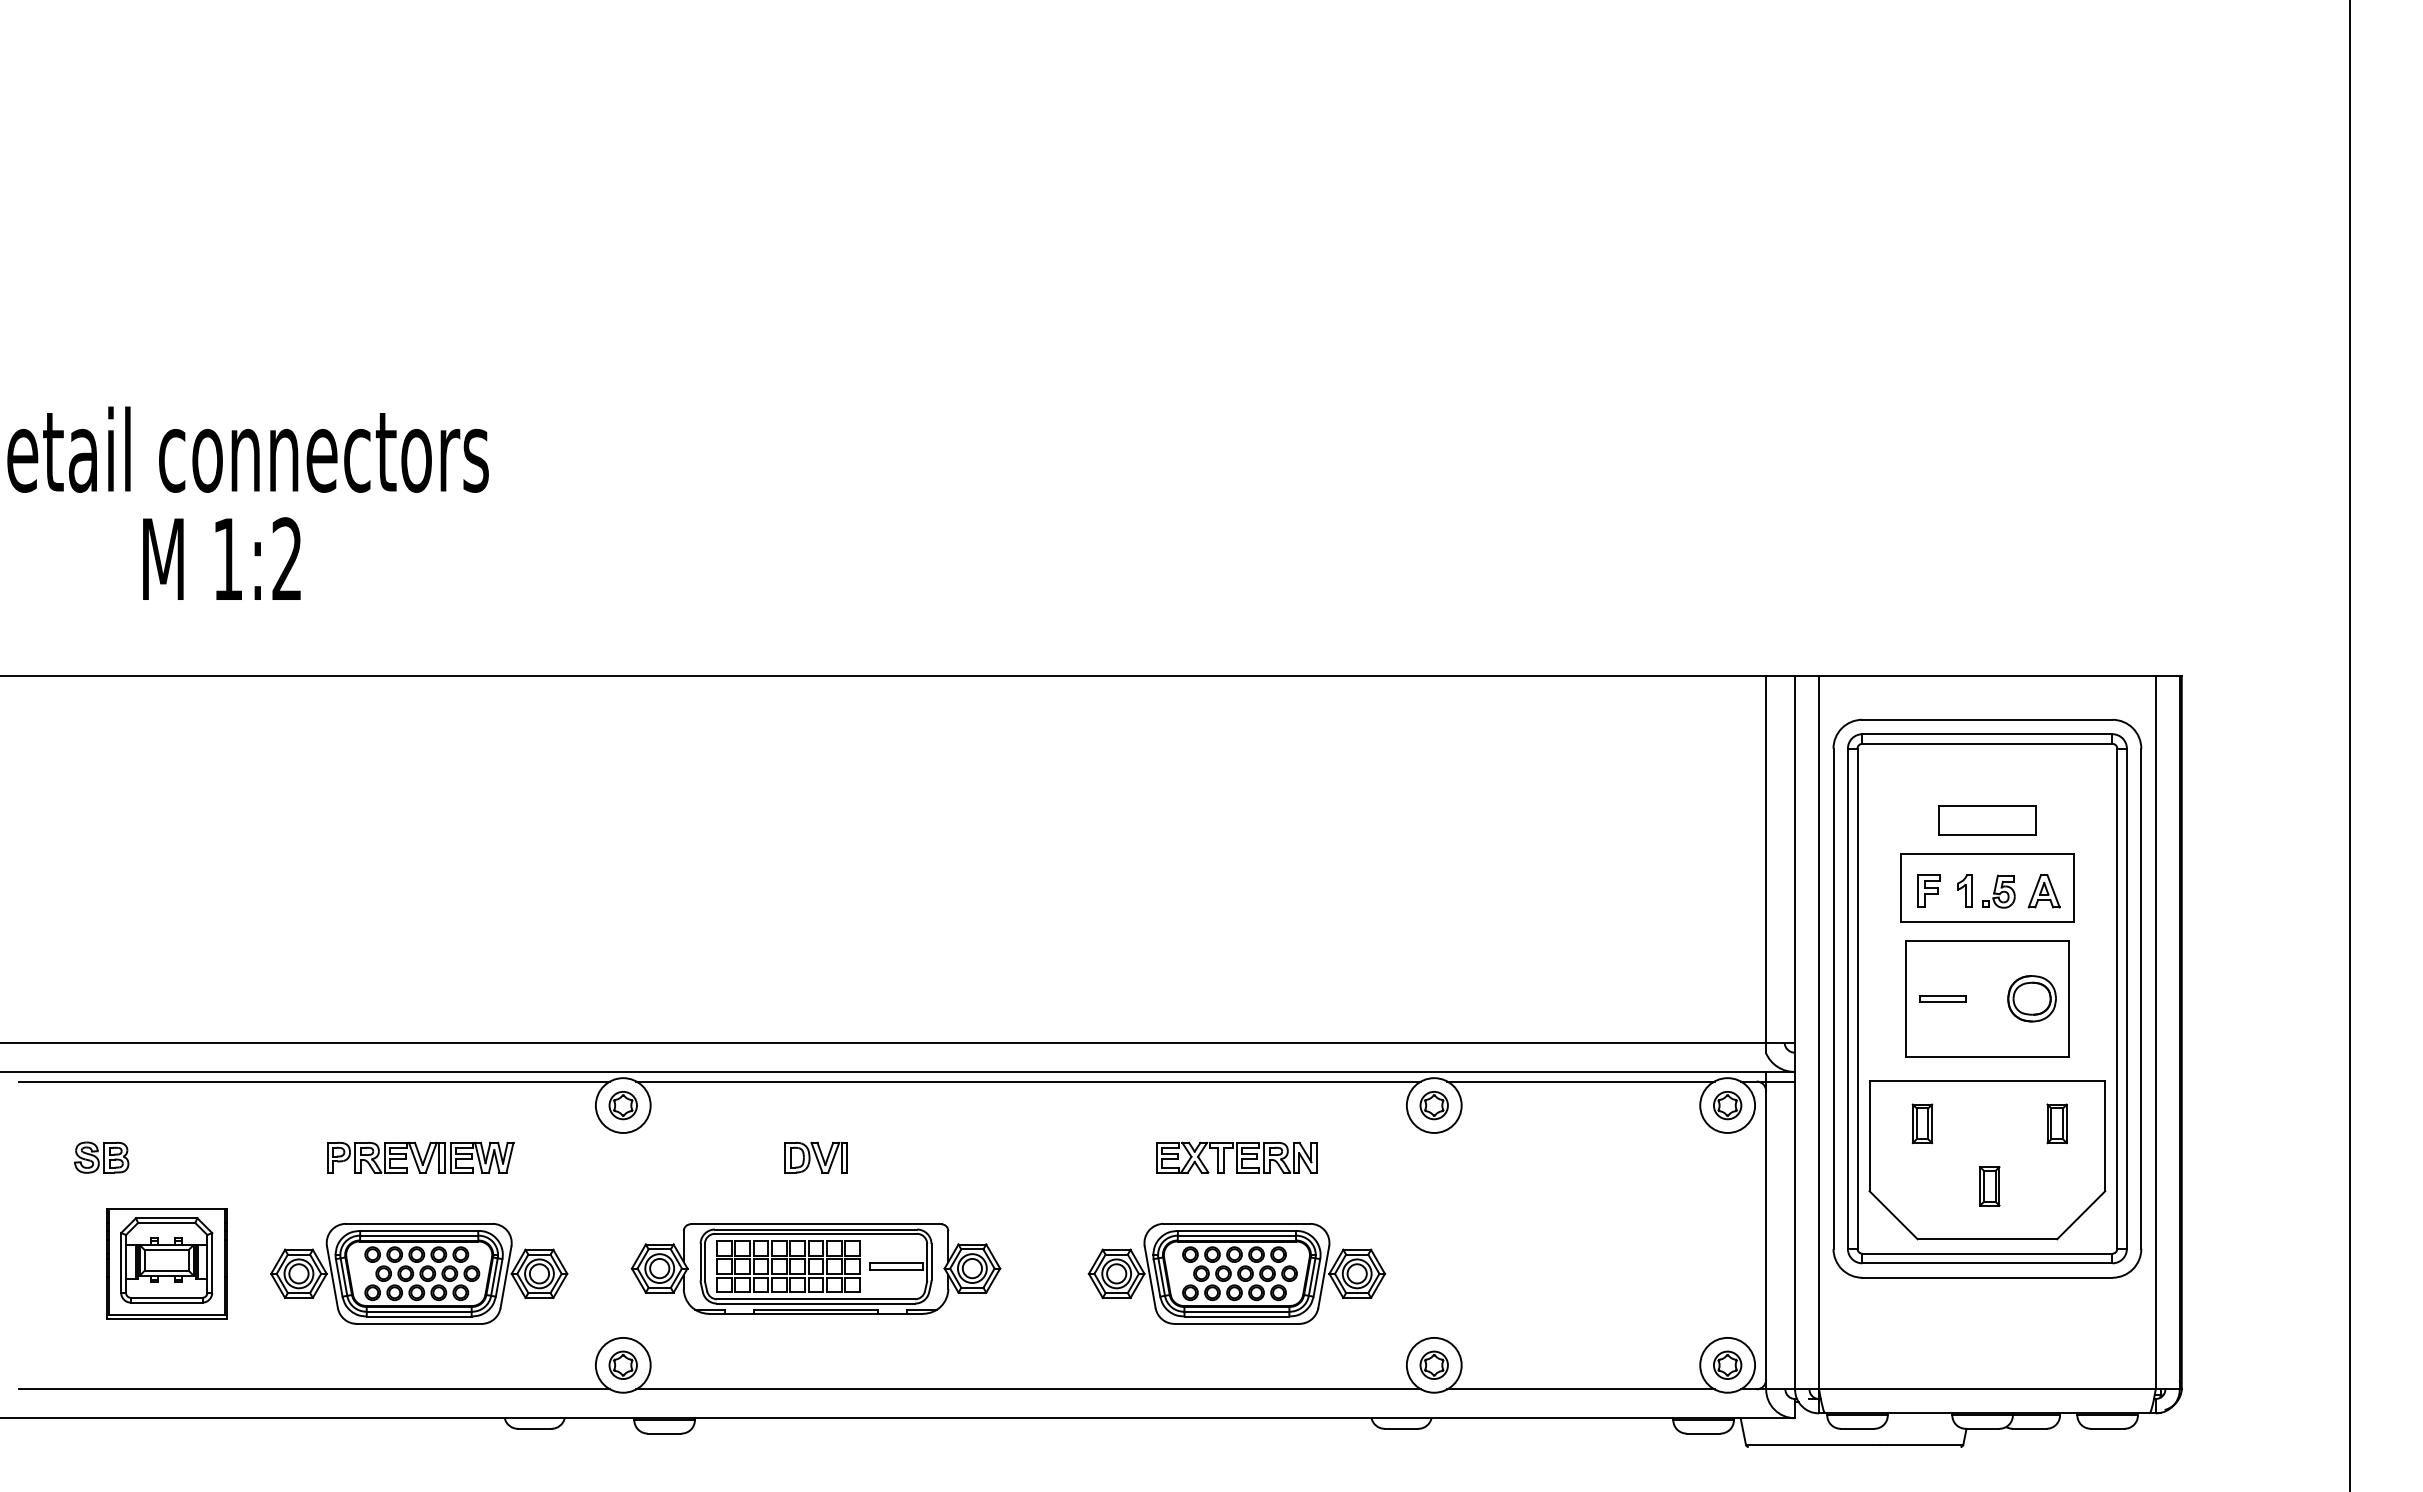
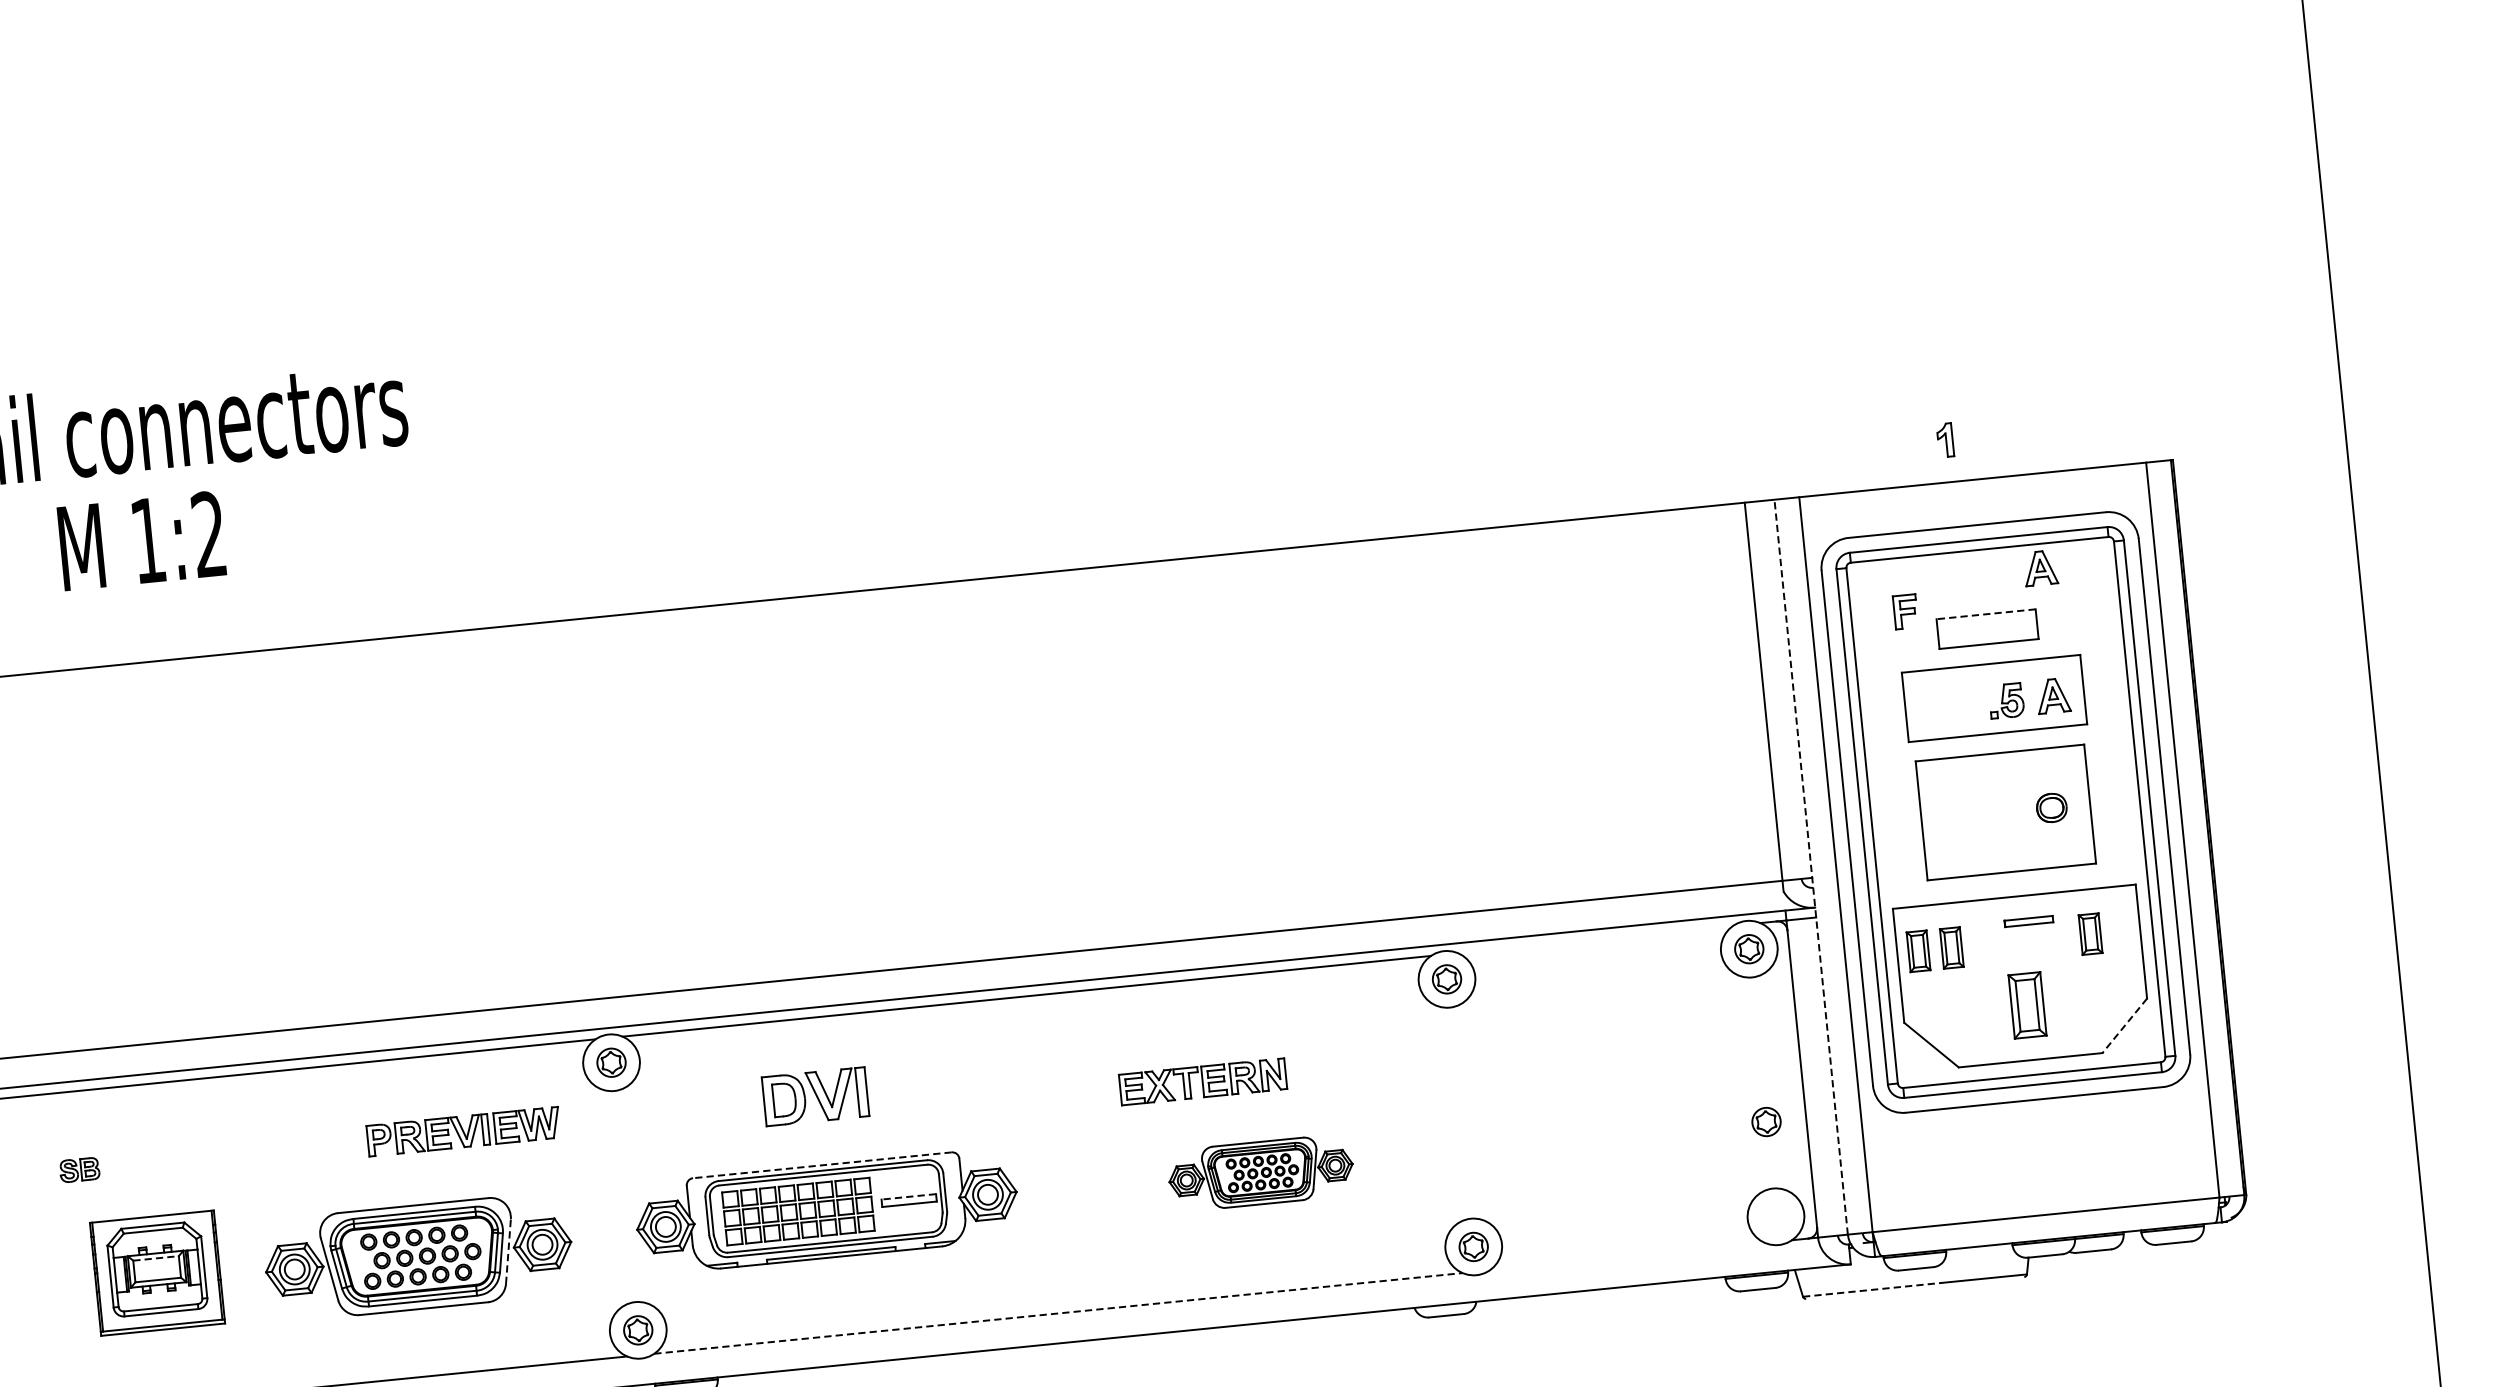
part: (2043, 767) -> (2039, 568), added
line: (1986, 806) -> (1985, 614), solid -> dashed
part: (1928, 890) -> (1904, 611), moved
part: (1964, 890) -> (1944, 439), moved
part: (1942, 998) -> (2028, 921), moved
part: (2031, 998) -> (2051, 807), size x0.6
line: (1795, 1032) -> (1811, 866), solid -> dashed
line: (1580, 1081) -> (1595, 939), removed
part: (1889, 1123) -> (1917, 951), added
part: (101, 1157) -> (79, 1169), size x0.7
part: (420, 1157) -> (463, 1131), moved
part: (815, 1157) -> (814, 1096), size x1.6
part: (1236, 1157) -> (1202, 1081), moved
part: (1989, 1186) -> (2027, 1005), size x1.6
line: (2080, 1215) -> (2124, 1026), solid -> dashed
line: (816, 1224) -> (822, 1165), solid -> dashed
line: (167, 1249) -> (156, 1257), solid -> dashed
line: (895, 1262) -> (908, 1196), solid -> dashed
part: (1236, 1273) -> (1260, 1172), size x0.6
line: (506, 1276) -> (508, 1250), solid -> dashed
part: (1727, 1364) -> (1766, 1121), moved
line: (1029, 1389) -> (1059, 1313), solid -> dashed
line: (1580, 1389) -> (1626, 1256), removed
line: (1813, 1444) -> (1872, 1289), solid -> dashed

